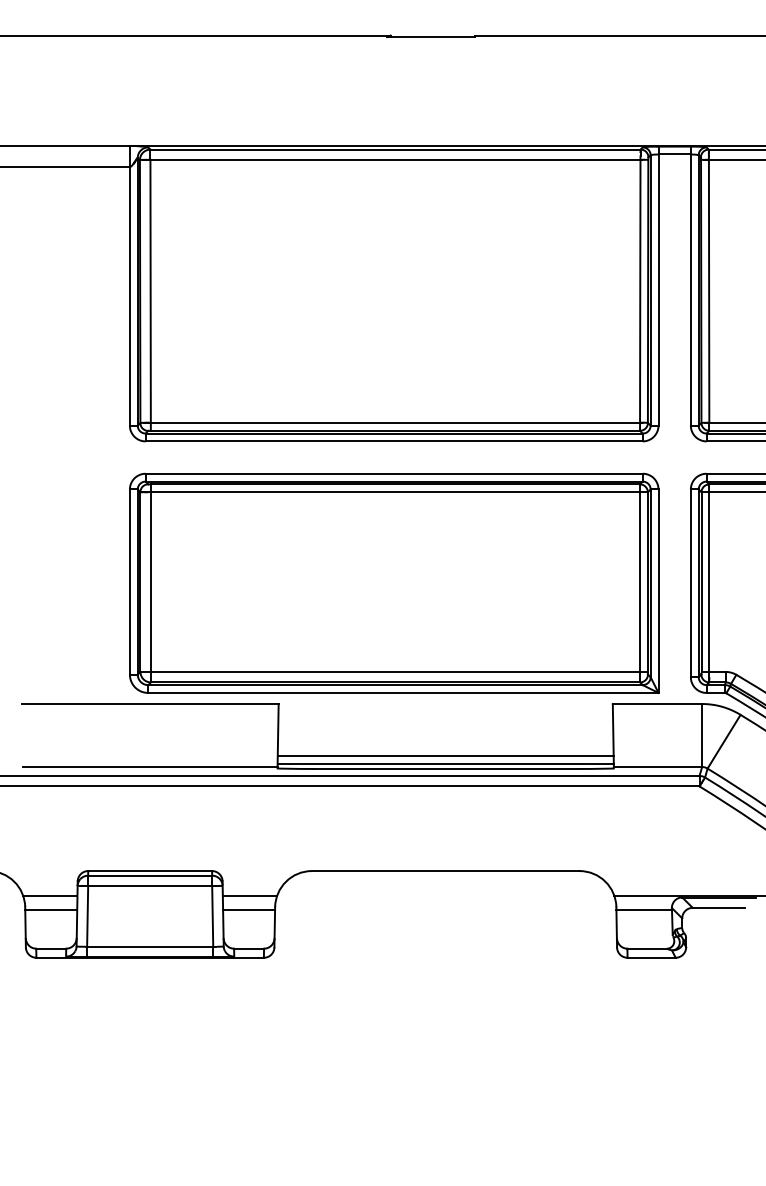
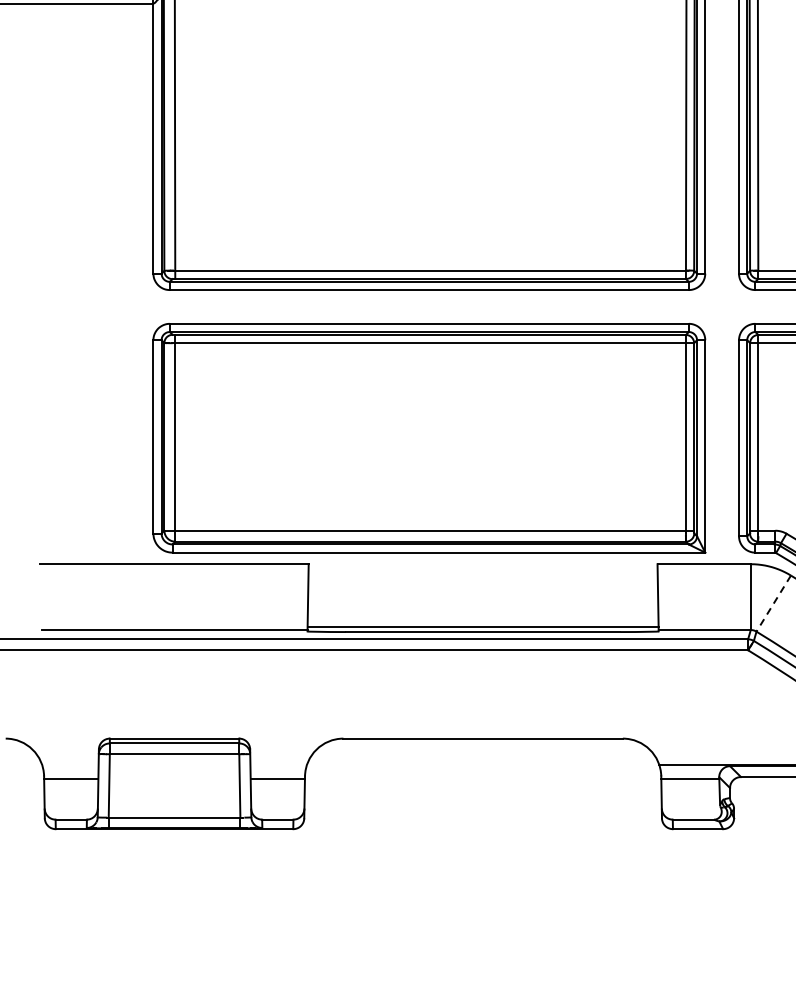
line: (724, 741) -> (774, 603), solid -> dashed
line: (445, 755) -> (482, 617), removed
line: (50, 896) -> (70, 765), removed
line: (249, 896) -> (278, 765), removed

